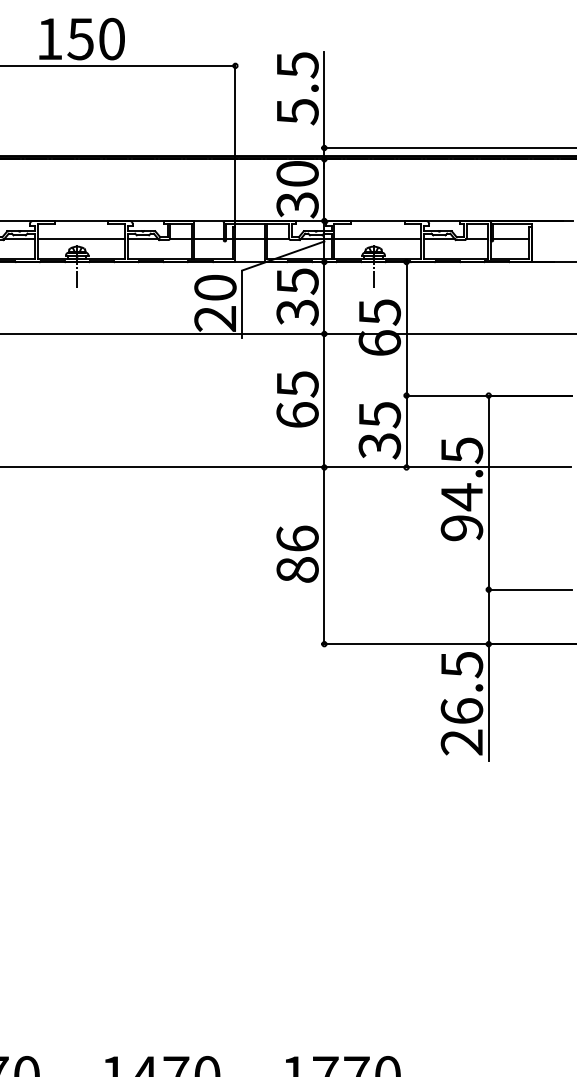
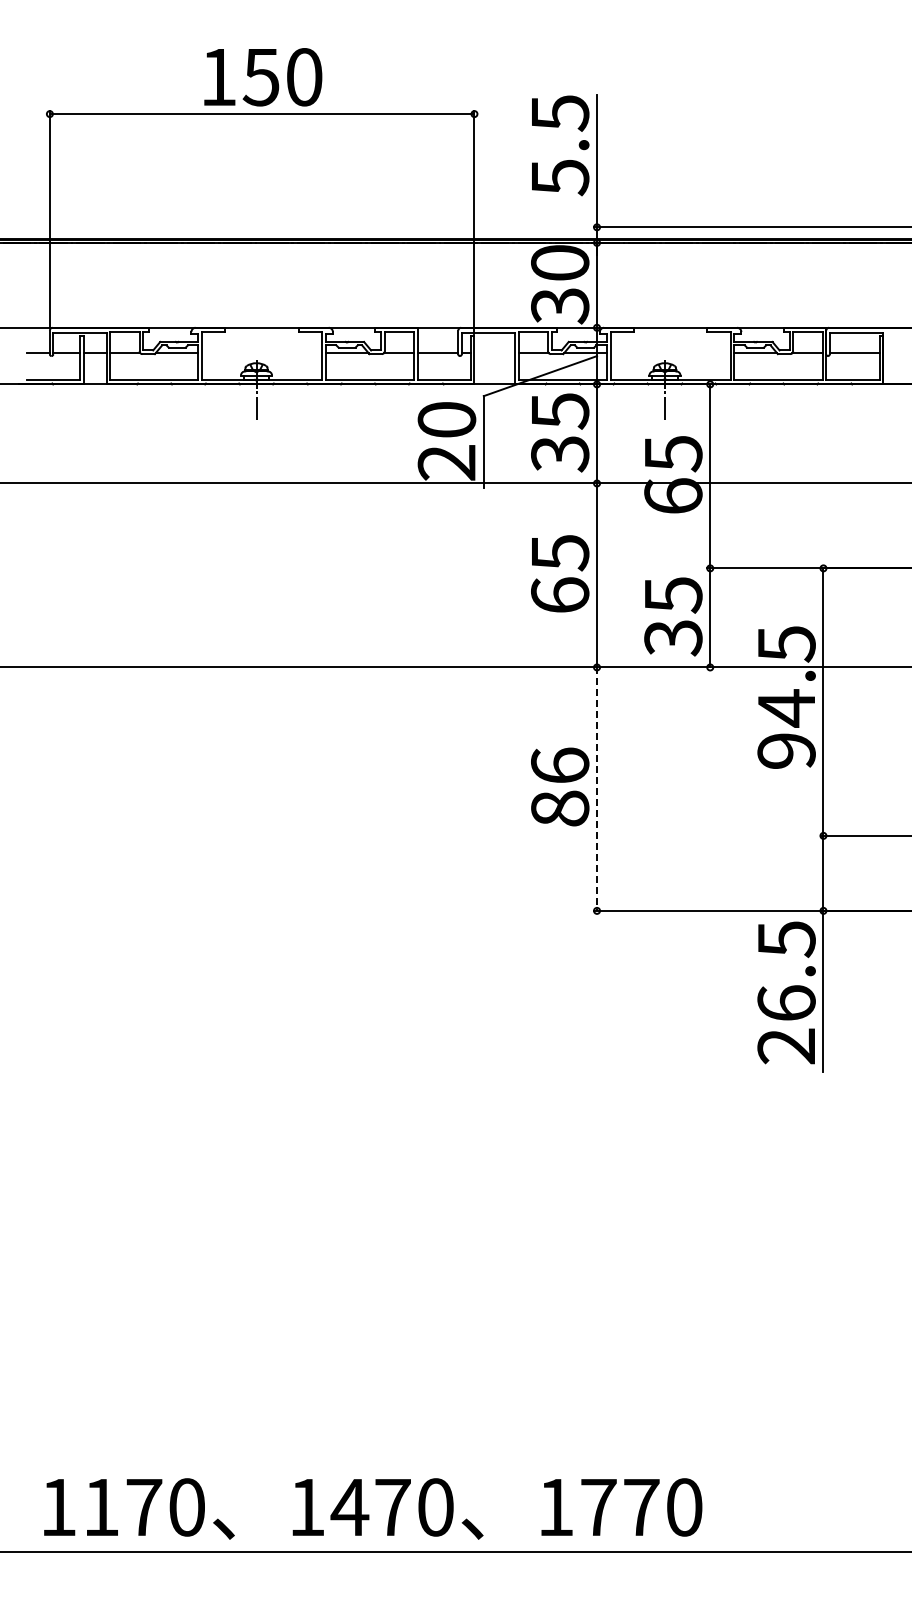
line: (81, 239) -> (262, 353), removed
line: (249, 239) -> (494, 353), removed
line: (377, 239) -> (670, 353), removed
line: (324, 556) -> (597, 789), solid -> dashed

